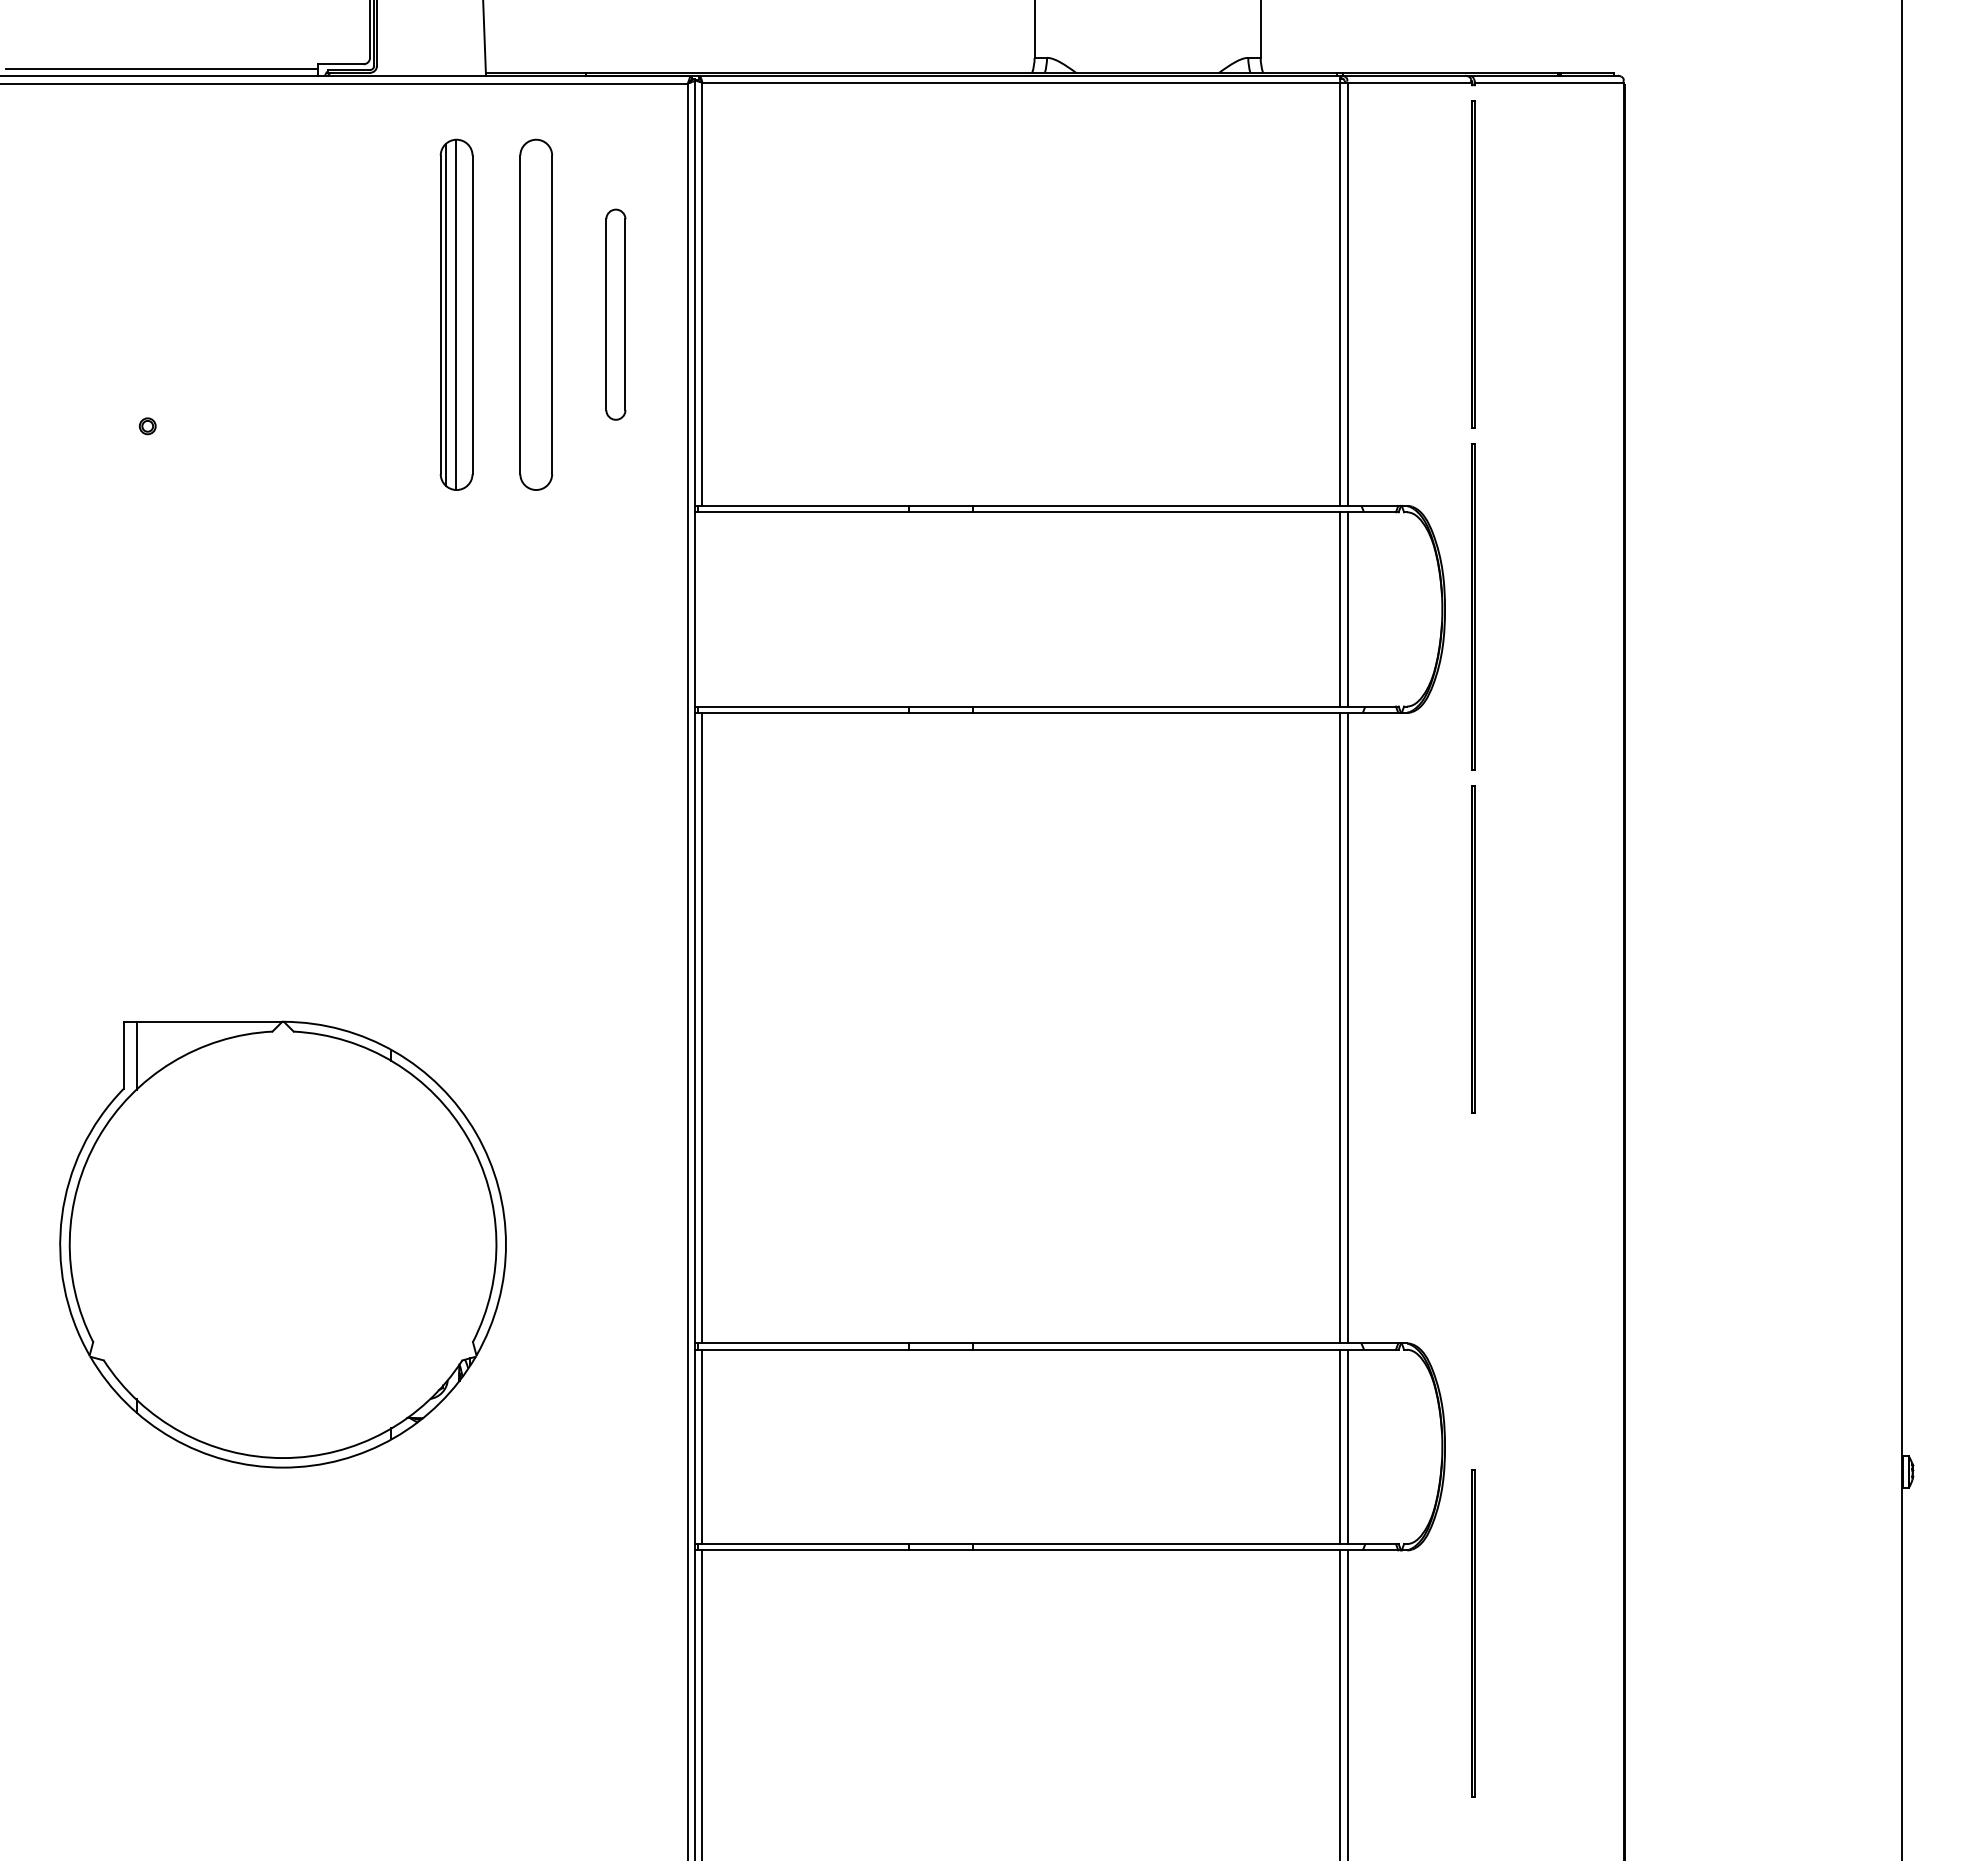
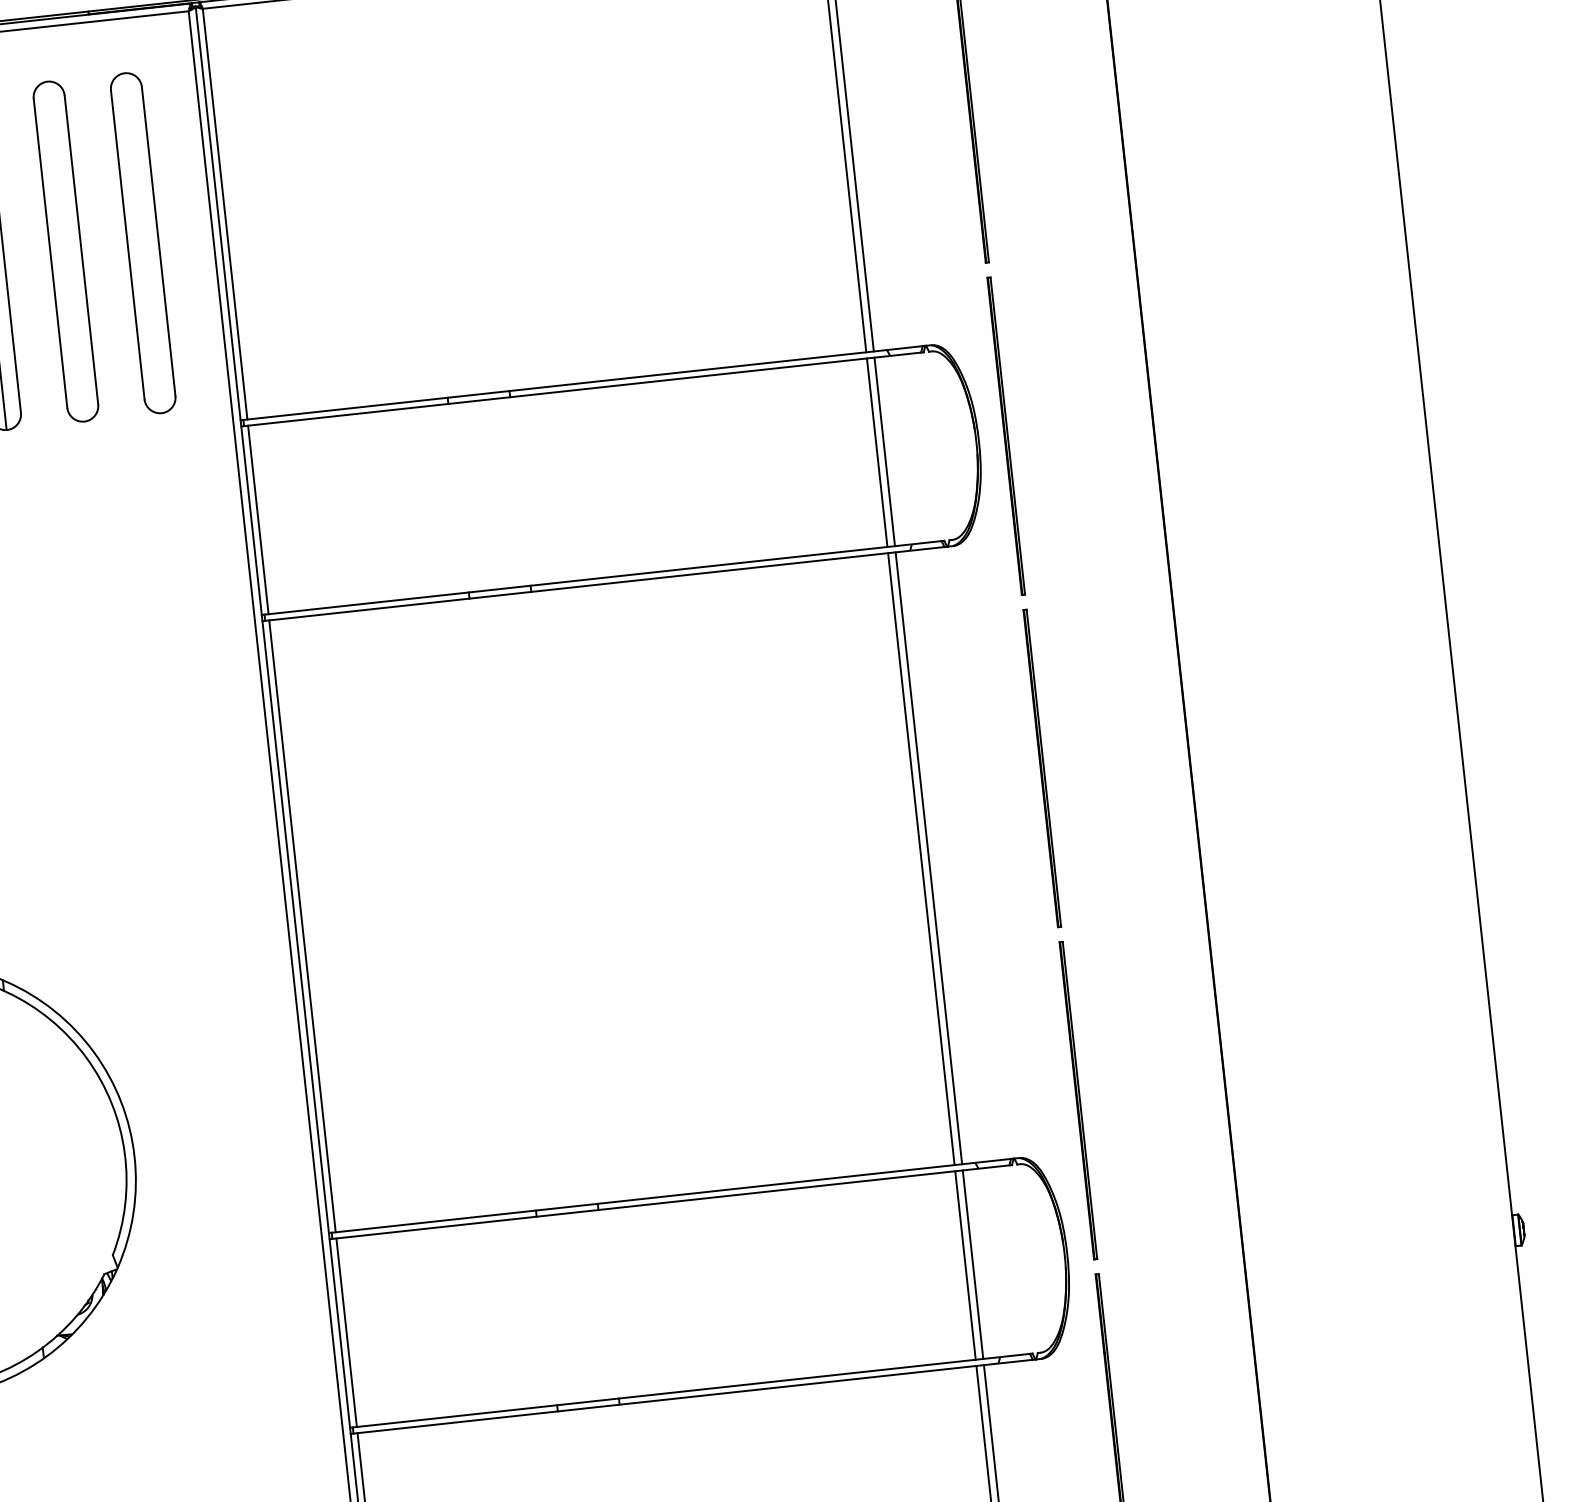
part: (615, 314) -> (142, 242), size x1.67
line: (702, 609) -> (258, 520), added
line: (1472, 1291) -> (1077, 1100), added

